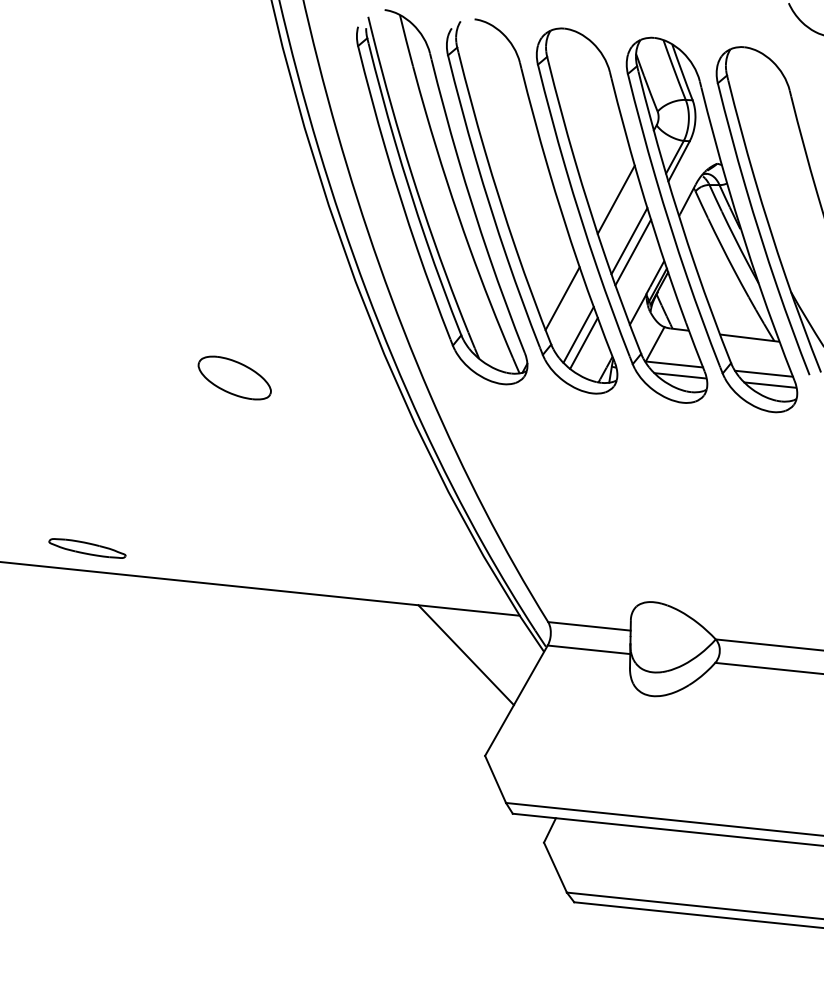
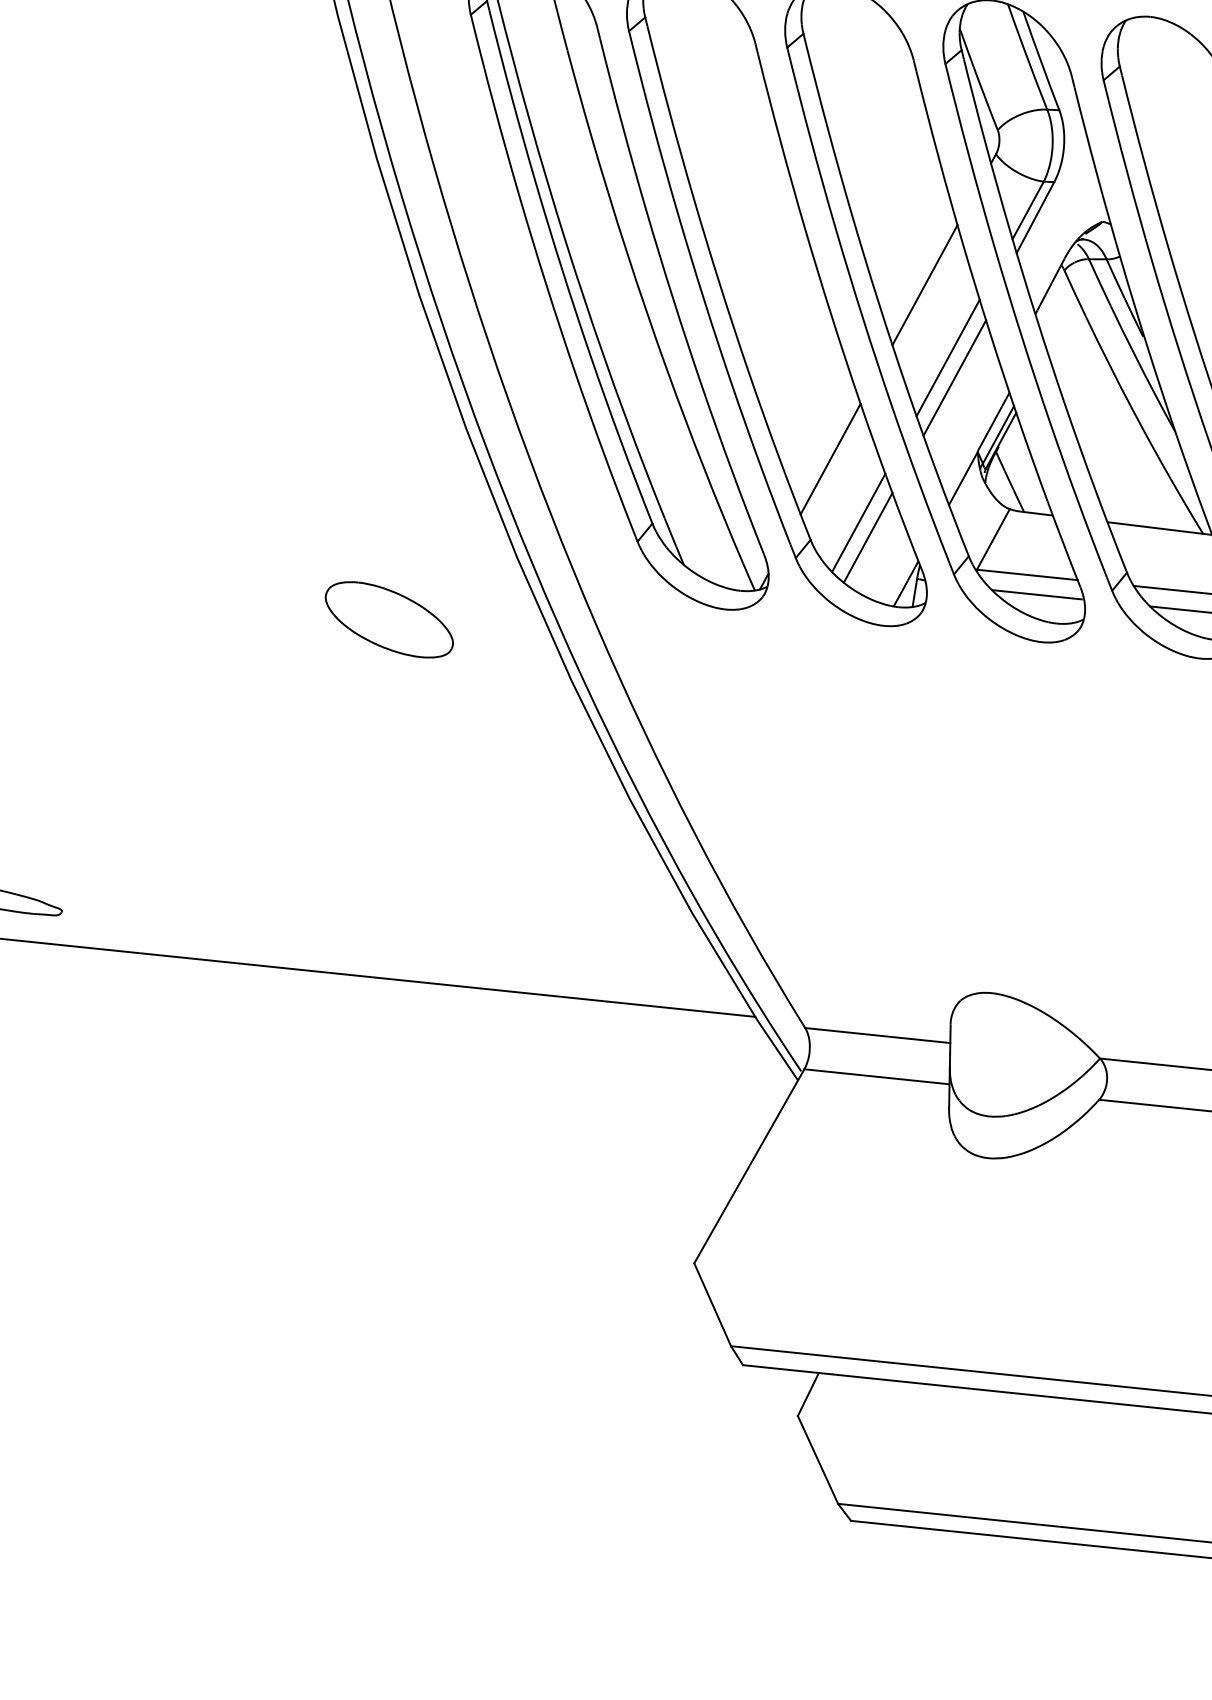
part: (234, 377) -> (388, 618), moved
line: (465, 655) -> (659, 1086), removed

